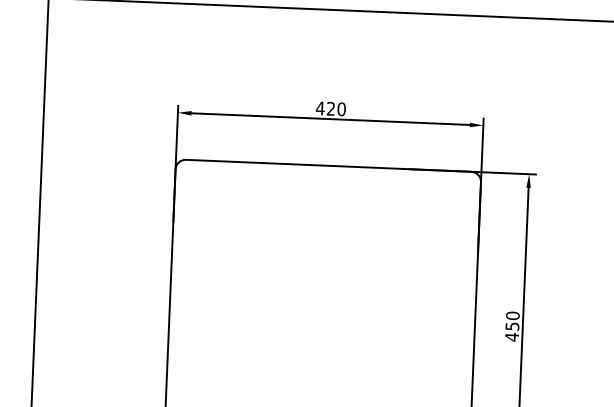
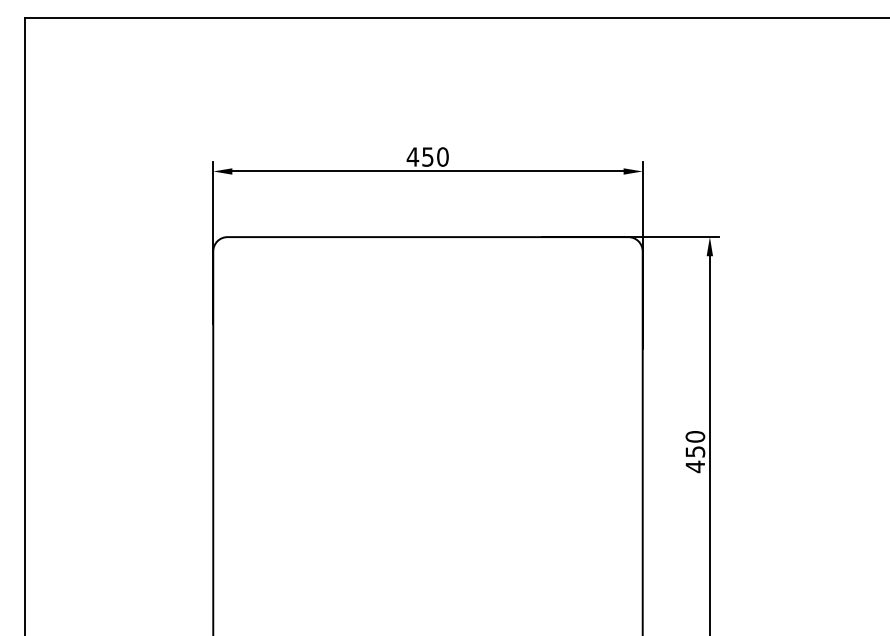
text: (330, 108) -> (427, 156), 420 -> 450

